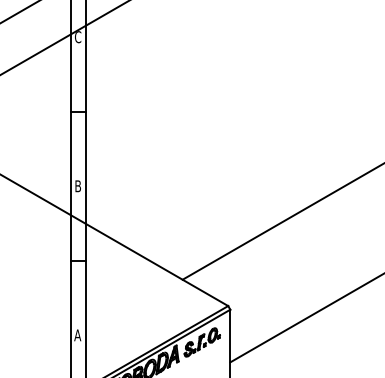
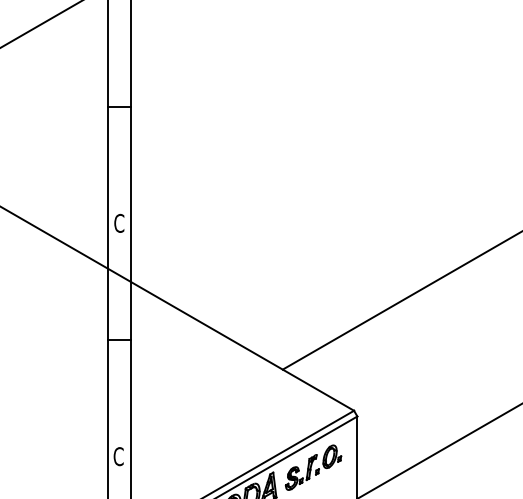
text: (78, 186) -> (119, 223), B -> C
text: (77, 335) -> (118, 456), A -> C

